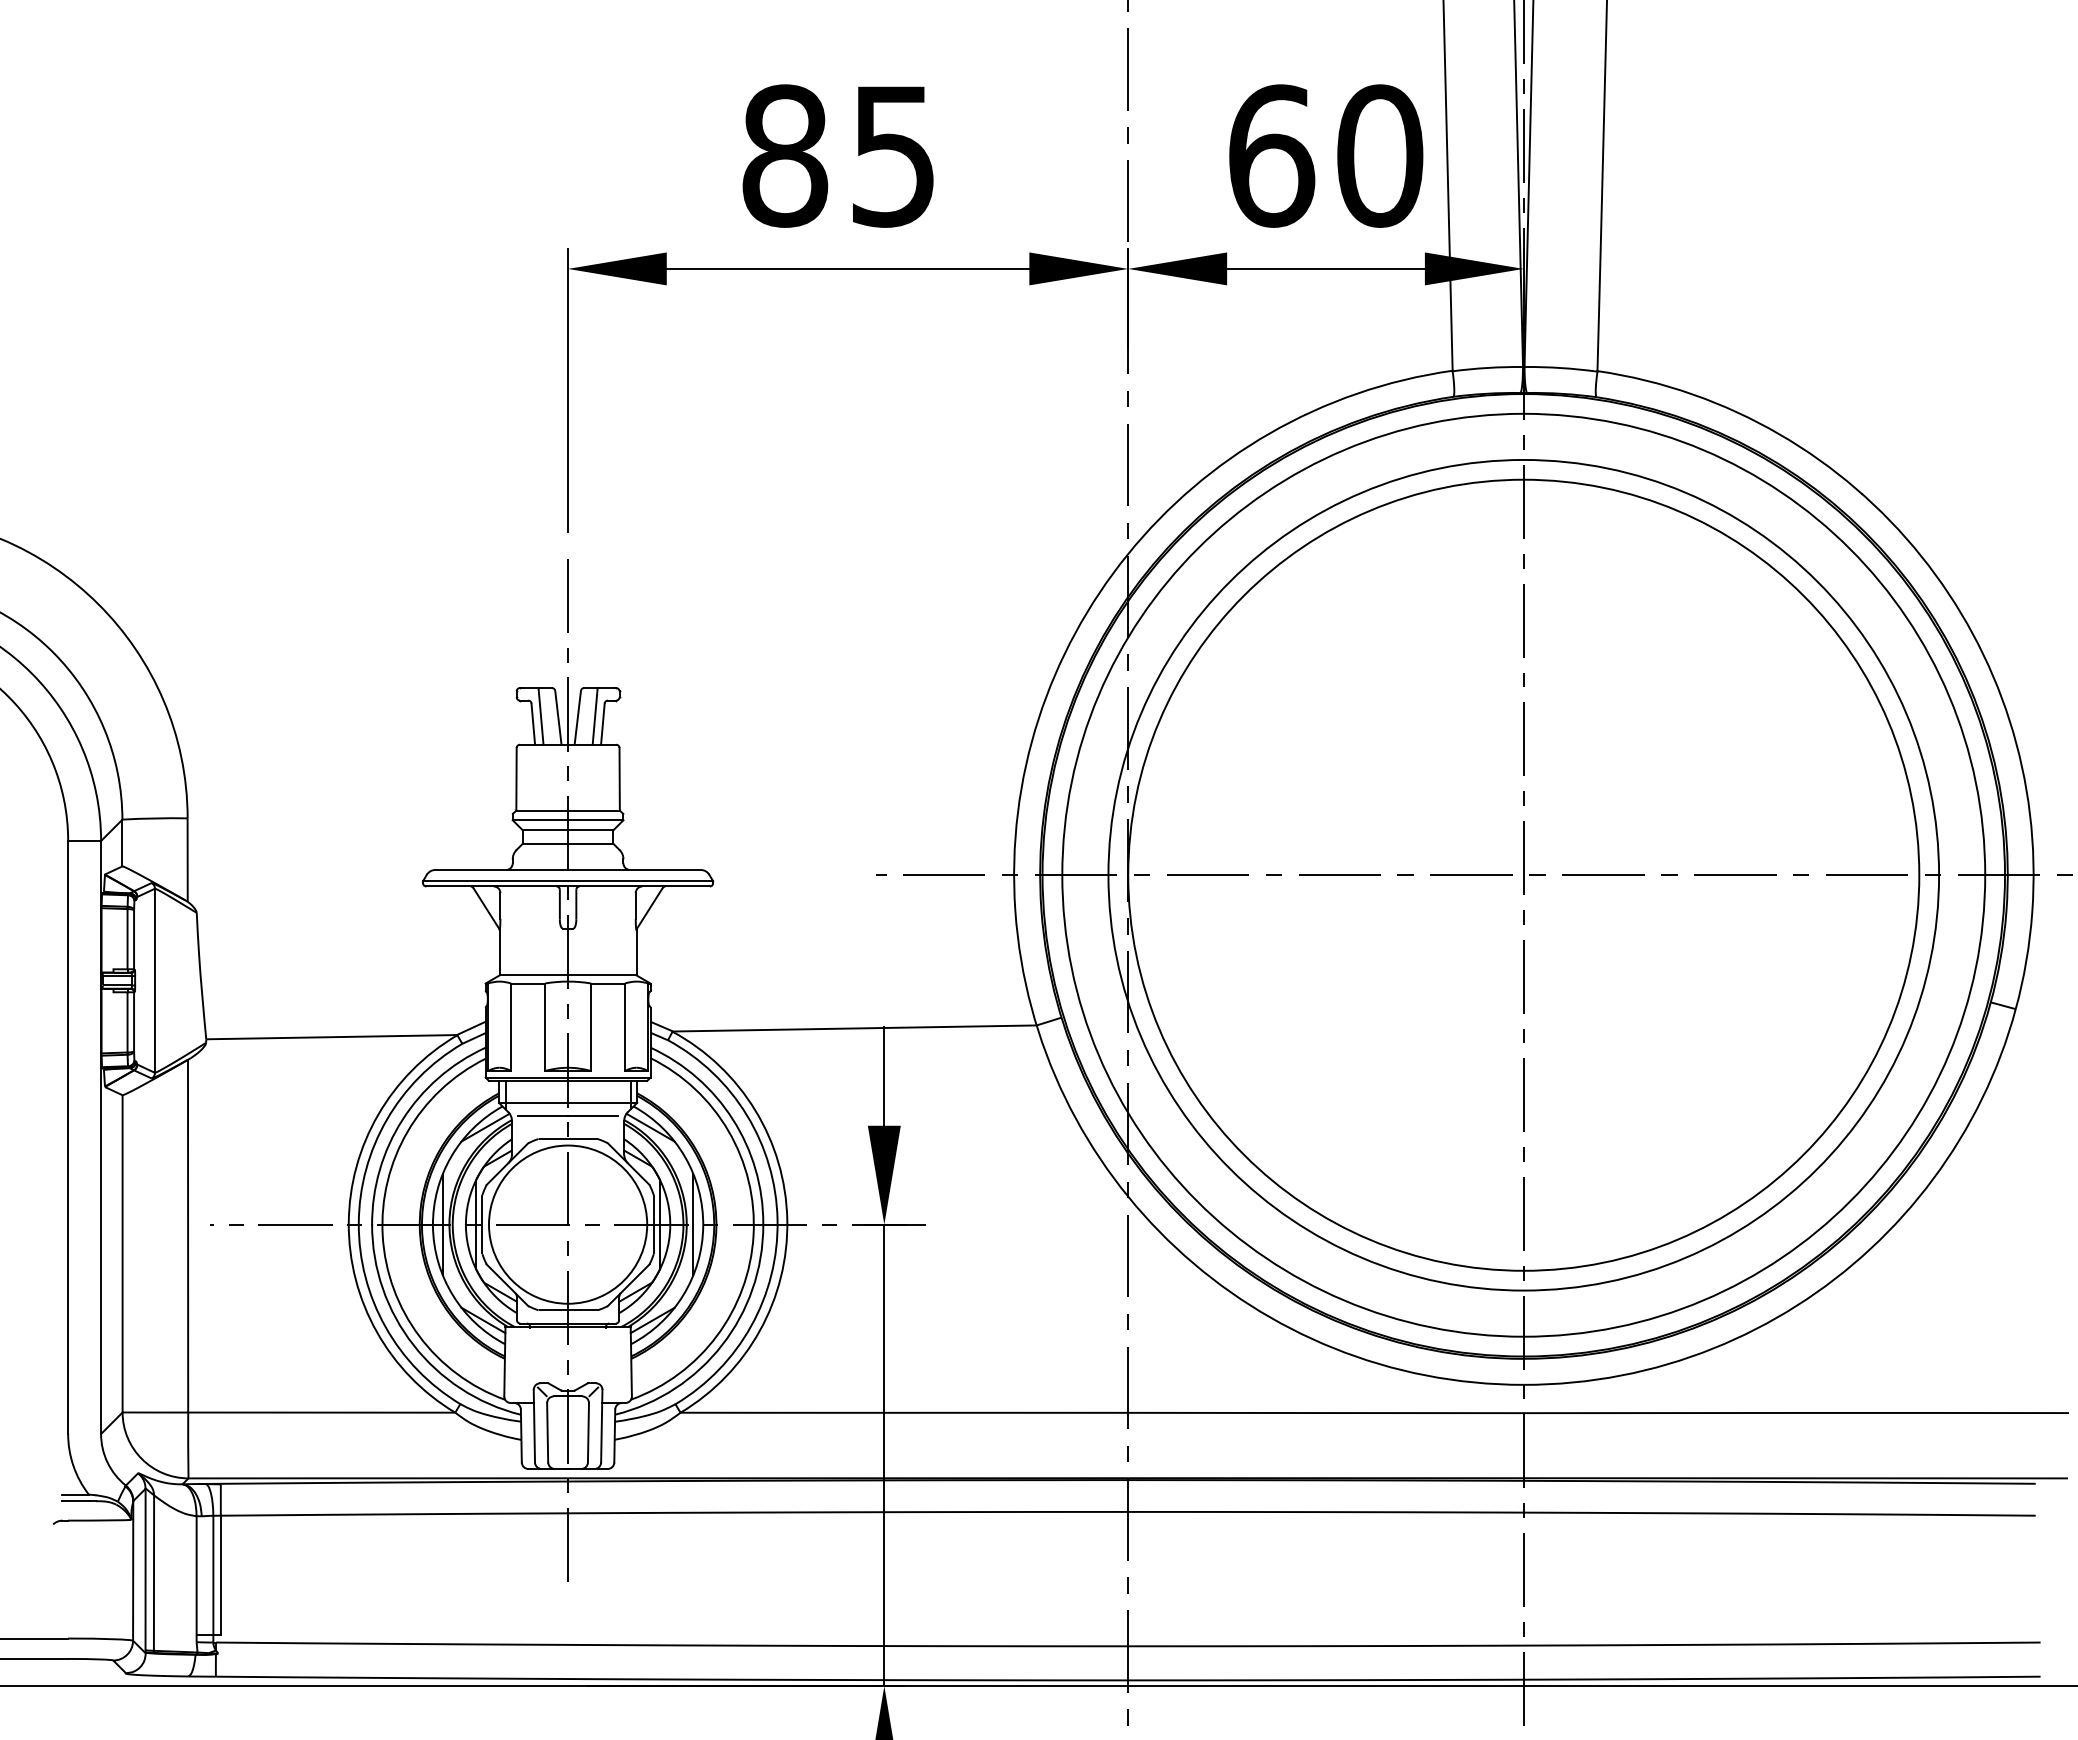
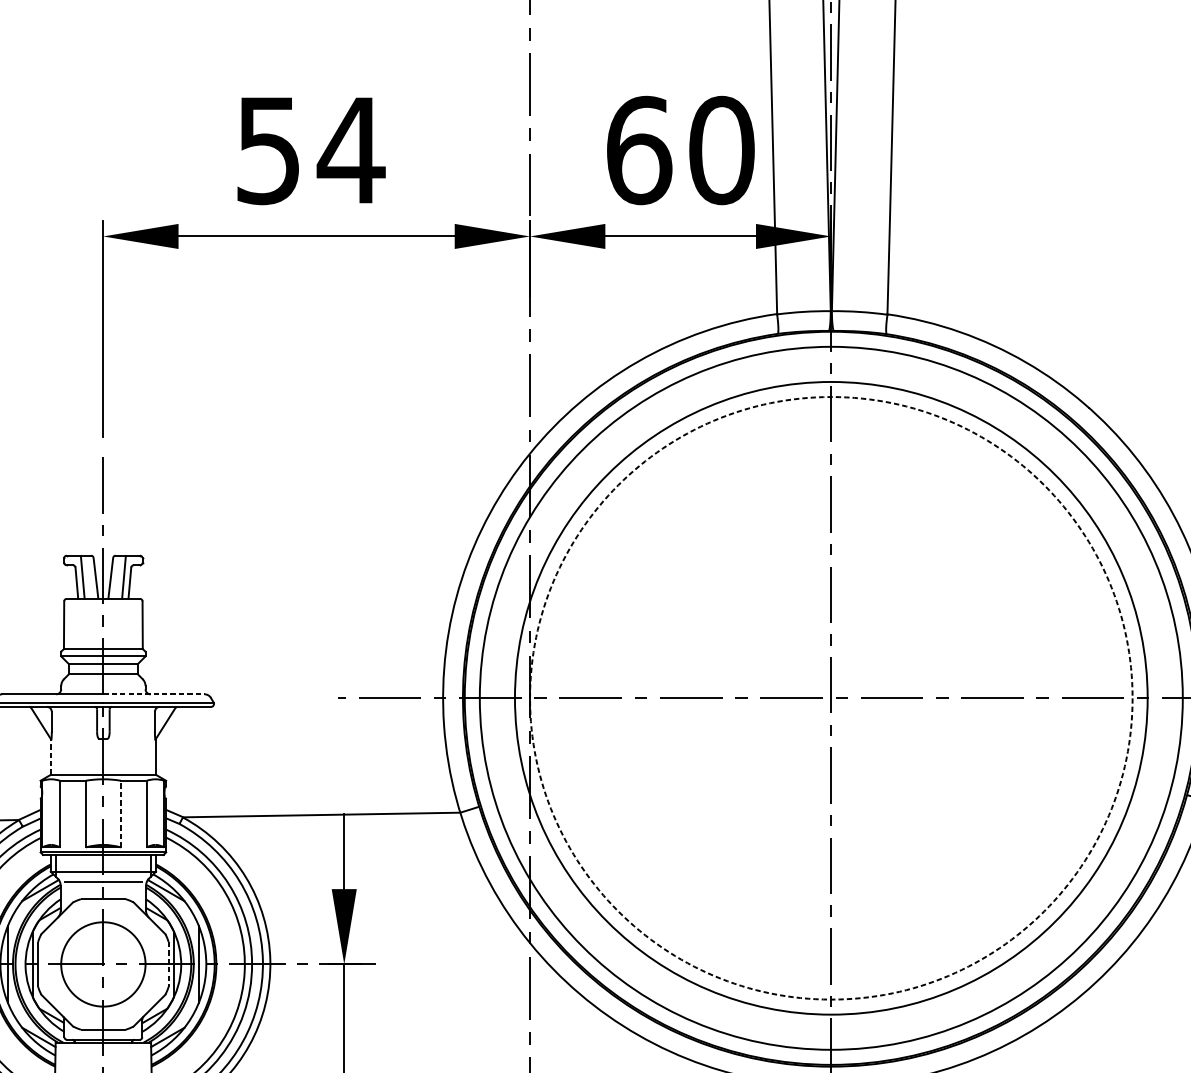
text: (840, 155) -> (310, 150), 85 -> 54
line: (634, 870) -> (153, 694), solid -> dashed
circle: (1523, 874) -> (831, 697), solid -> dashed
line: (499, 952) -> (51, 757), solid -> dashed
line: (591, 1027) -> (121, 814), solid -> dashed
circle: (568, 1224) -> (103, 964), size x0.7
line: (653, 1224) -> (168, 964), solid -> dashed

